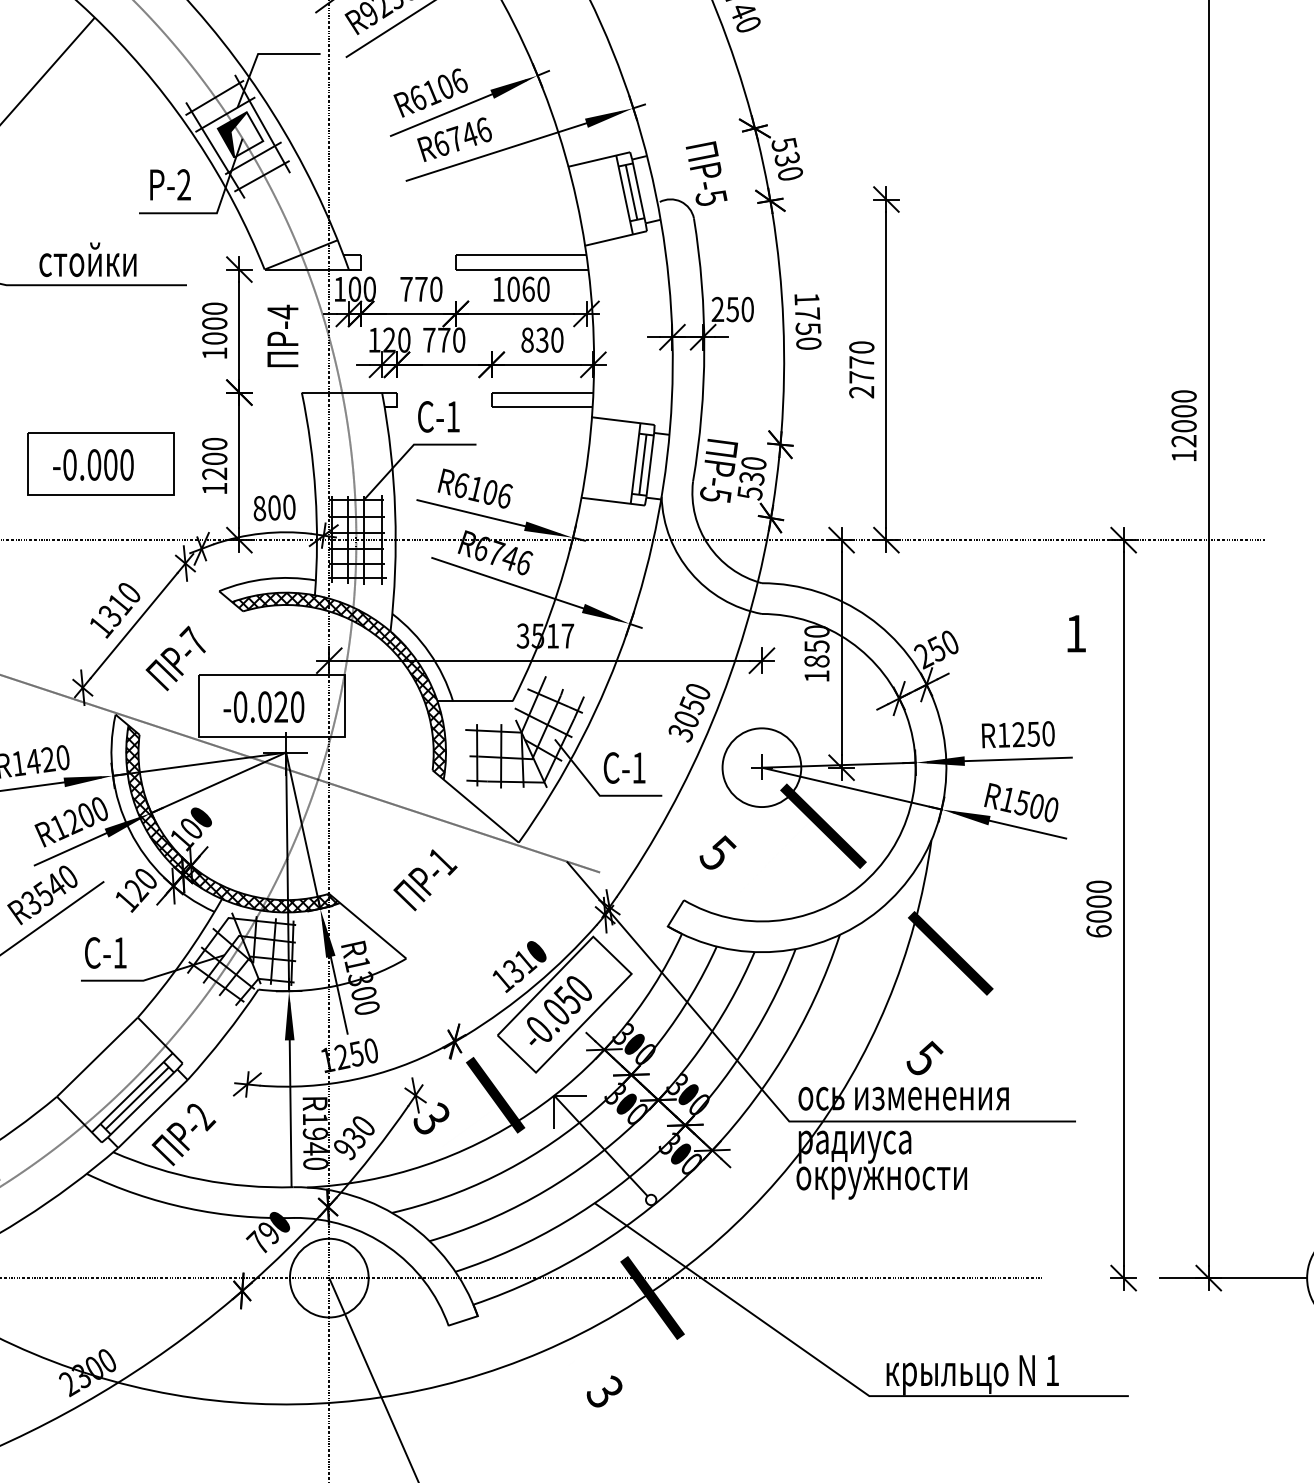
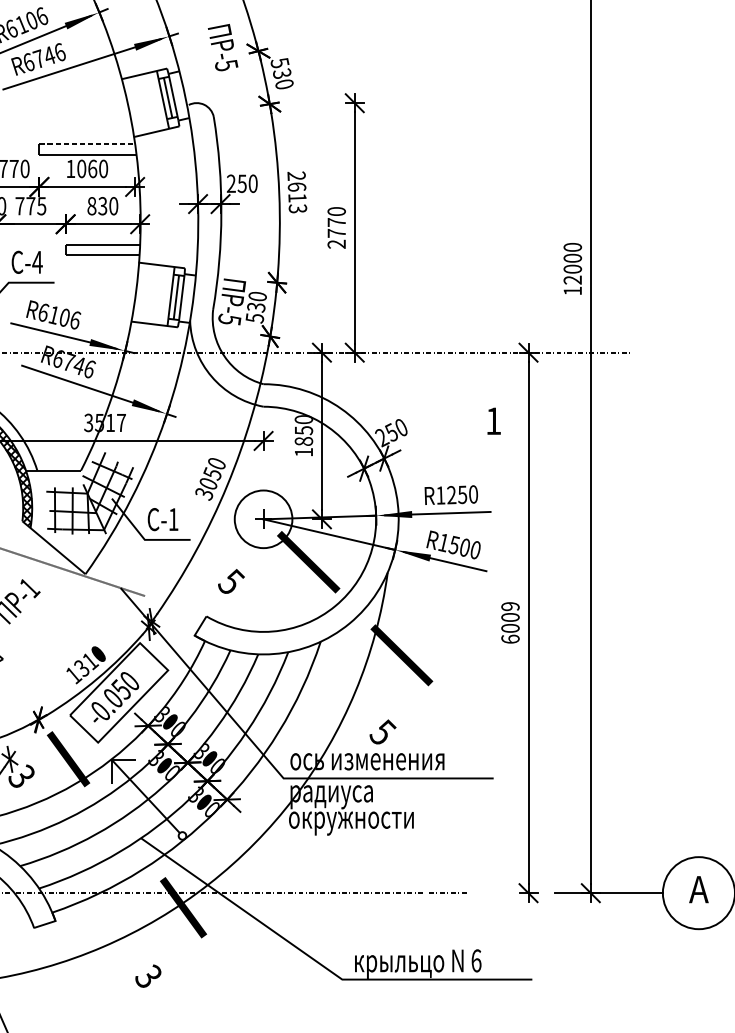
text: (706, 173) -> (223, 47), moved
line: (521, 254) -> (87, 143), solid -> dashed
text: (807, 320) -> (296, 191), 1750 -> 2613
text: (458, 339) -> (41, 205), 770 -> 775
text: (452, 416) -> (36, 262), -1 -> -4
text: (1098, 886) -> (510, 606), 6000 -> 6009
text: (1052, 1370) -> (476, 960), 1 -> 6

